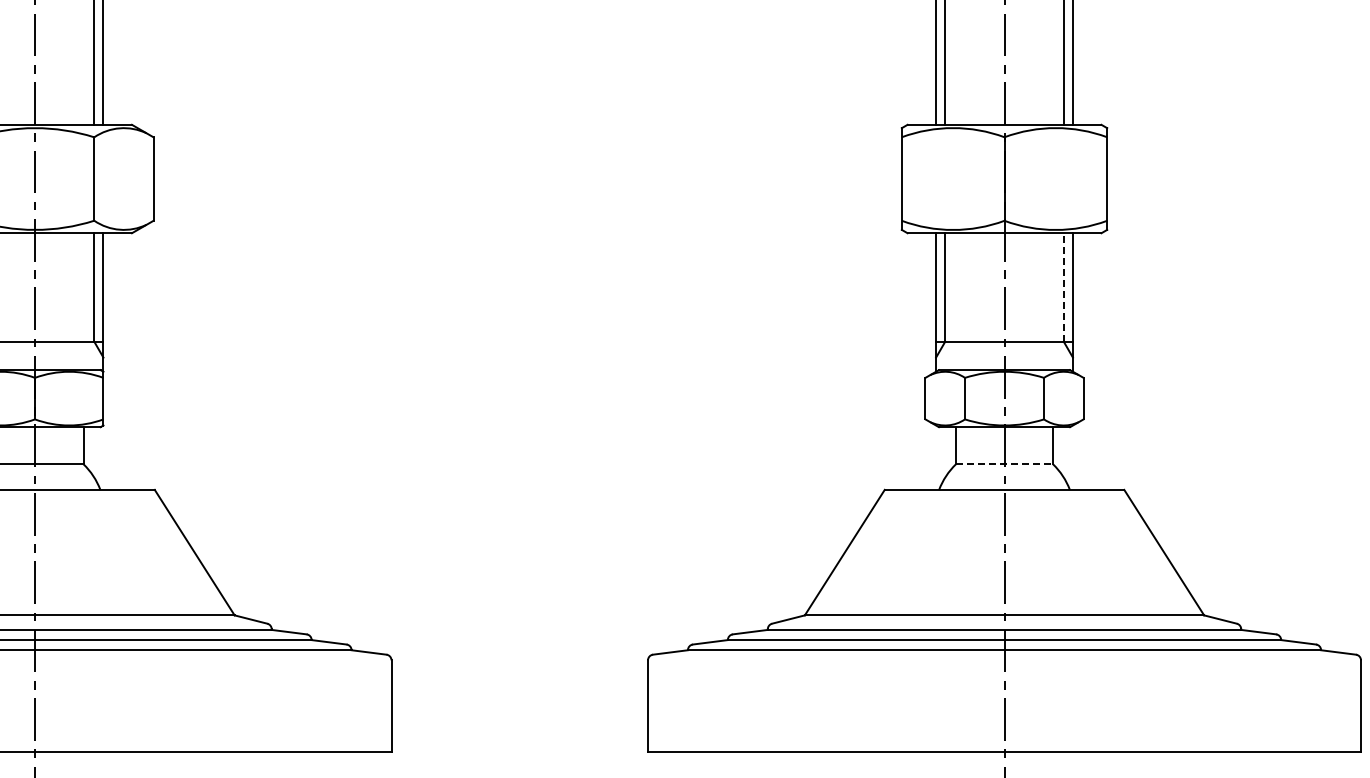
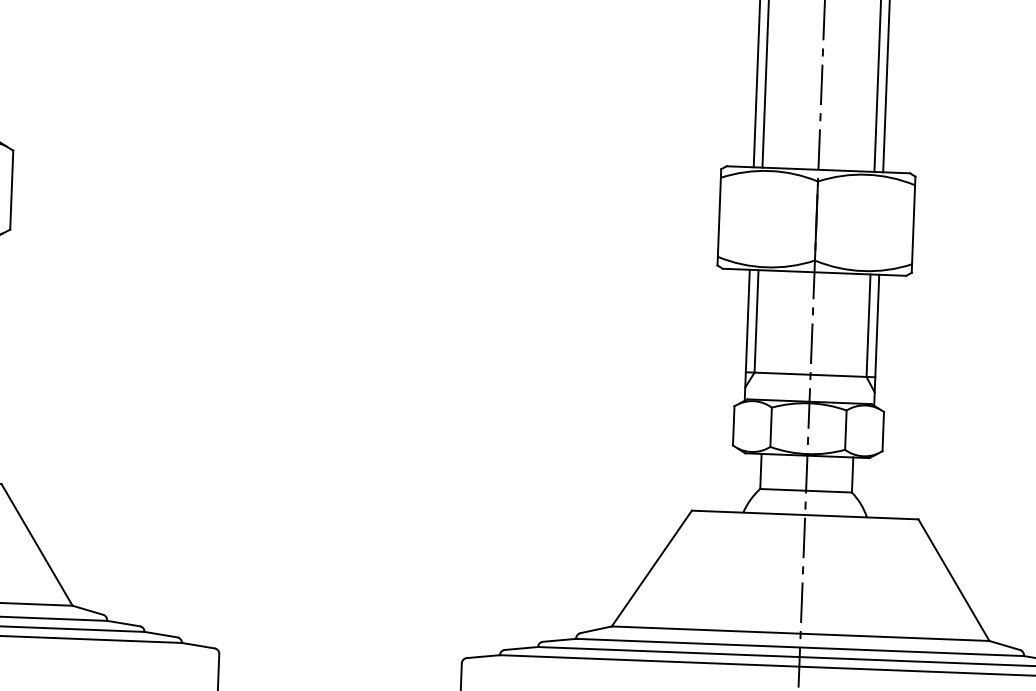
line: (1063, 286) -> (868, 324), dashed -> solid
line: (1005, 464) -> (807, 491), dashed -> solid

